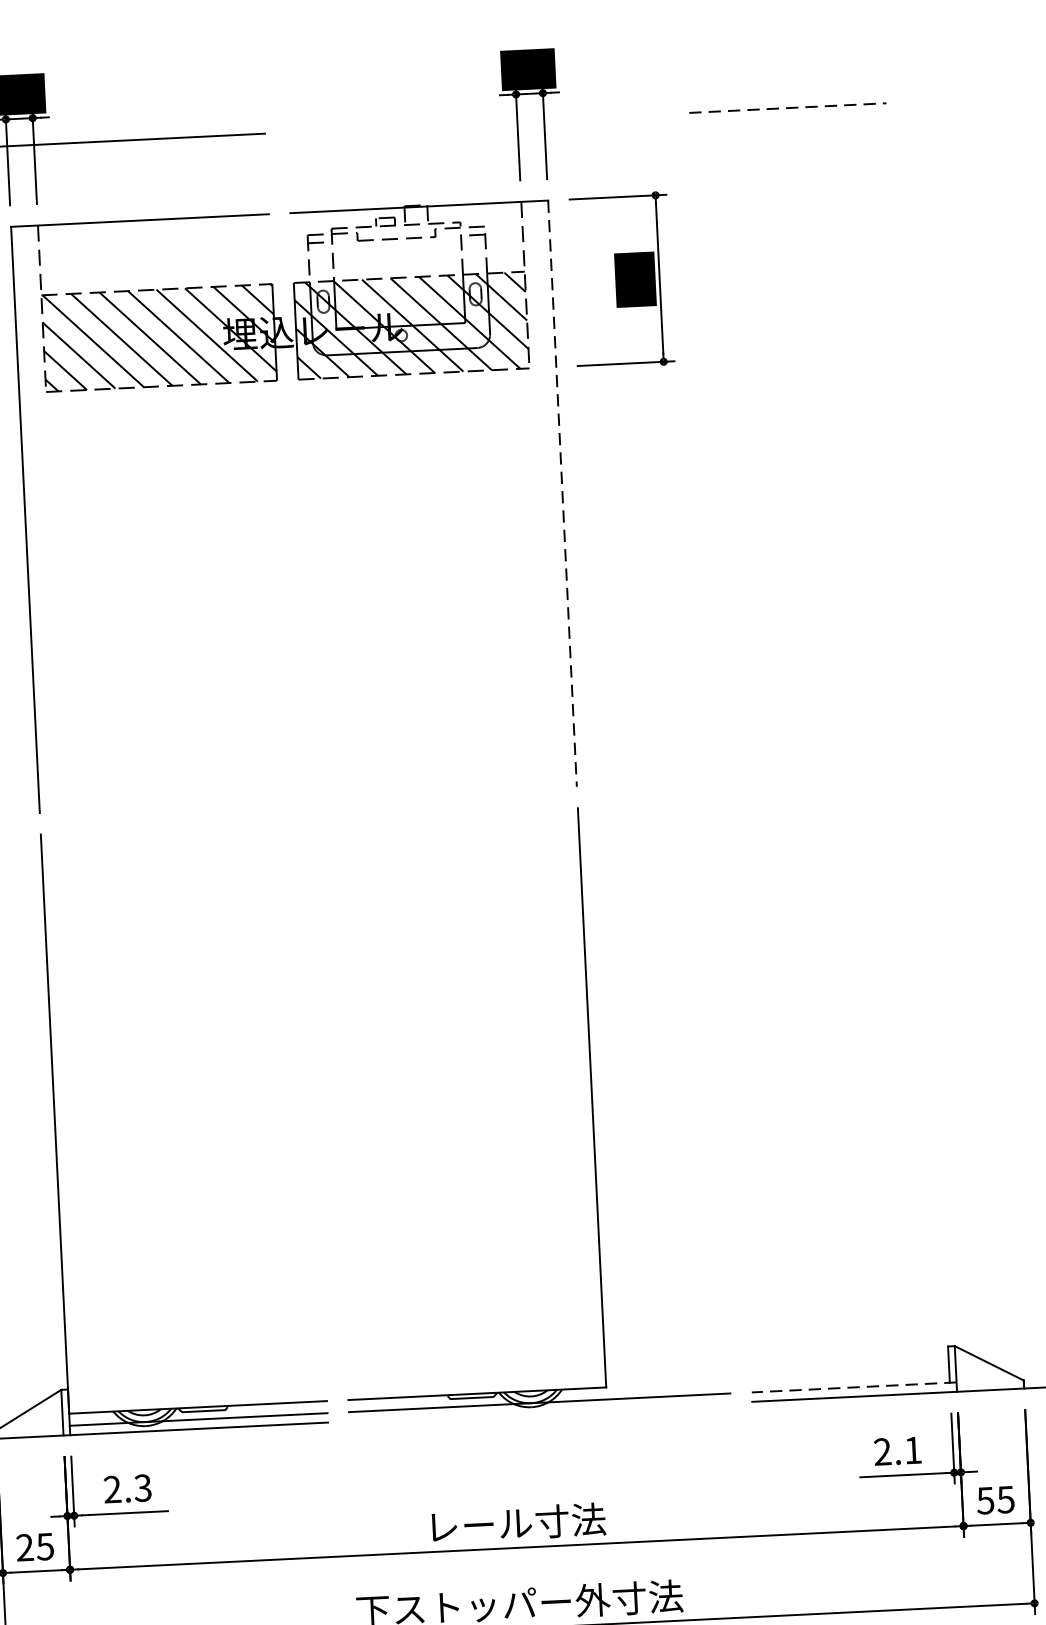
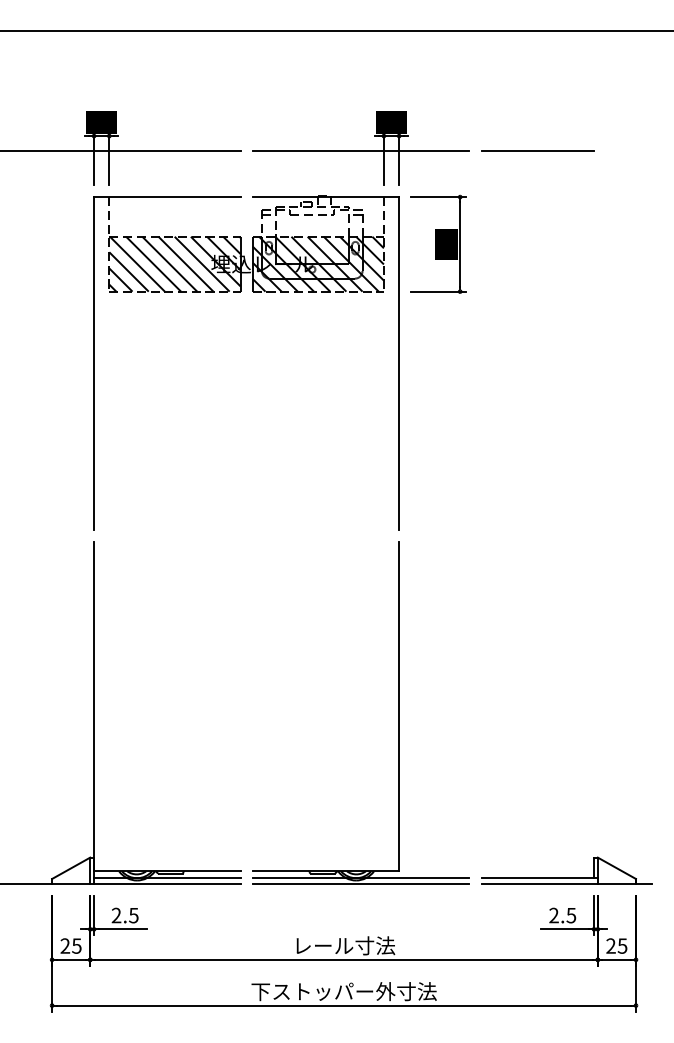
line: (789, 108) -> (538, 151), dashed -> solid
line: (476, 123) -> (360, 151), added
line: (563, 493) -> (399, 363), dashed -> solid
line: (853, 1387) -> (539, 878), dashed -> solid
line: (539, 1412) -> (360, 883), added
text: (913, 1450) -> (571, 915), 2.1 -> 2.5
text: (142, 1486) -> (133, 914), 2.3 -> 2.5
text: (984, 1499) -> (610, 945), 55 -> 25

